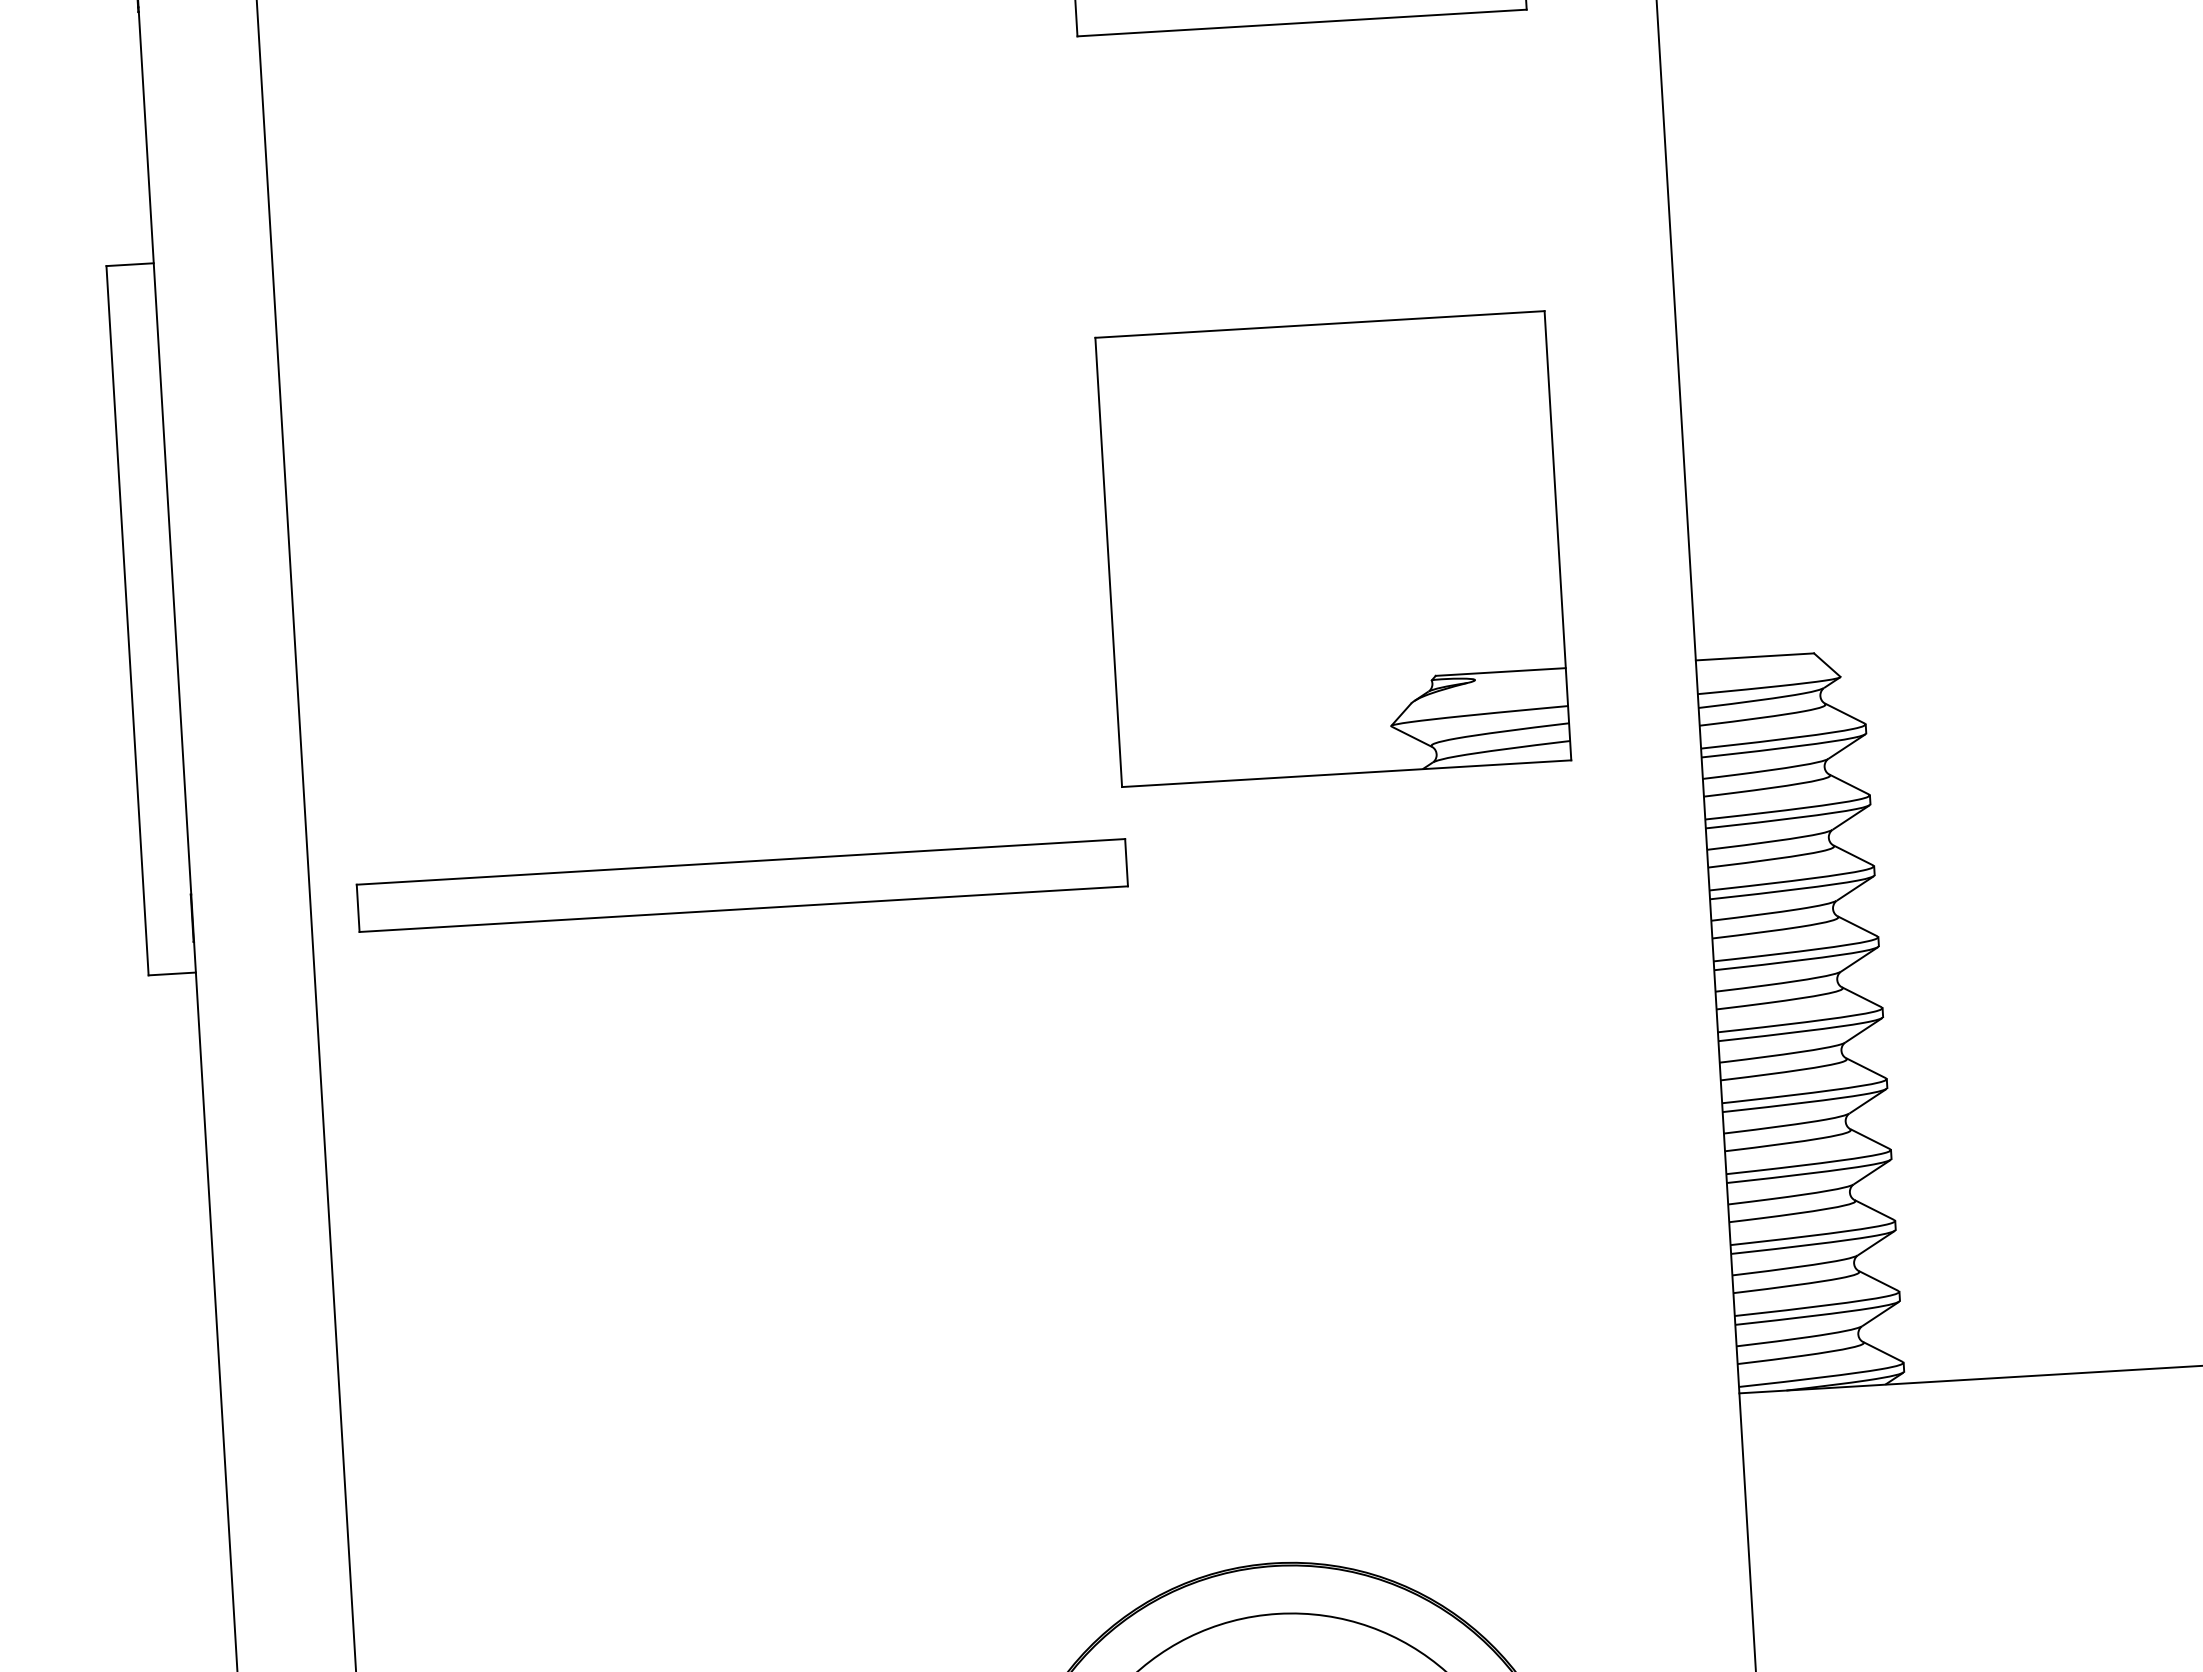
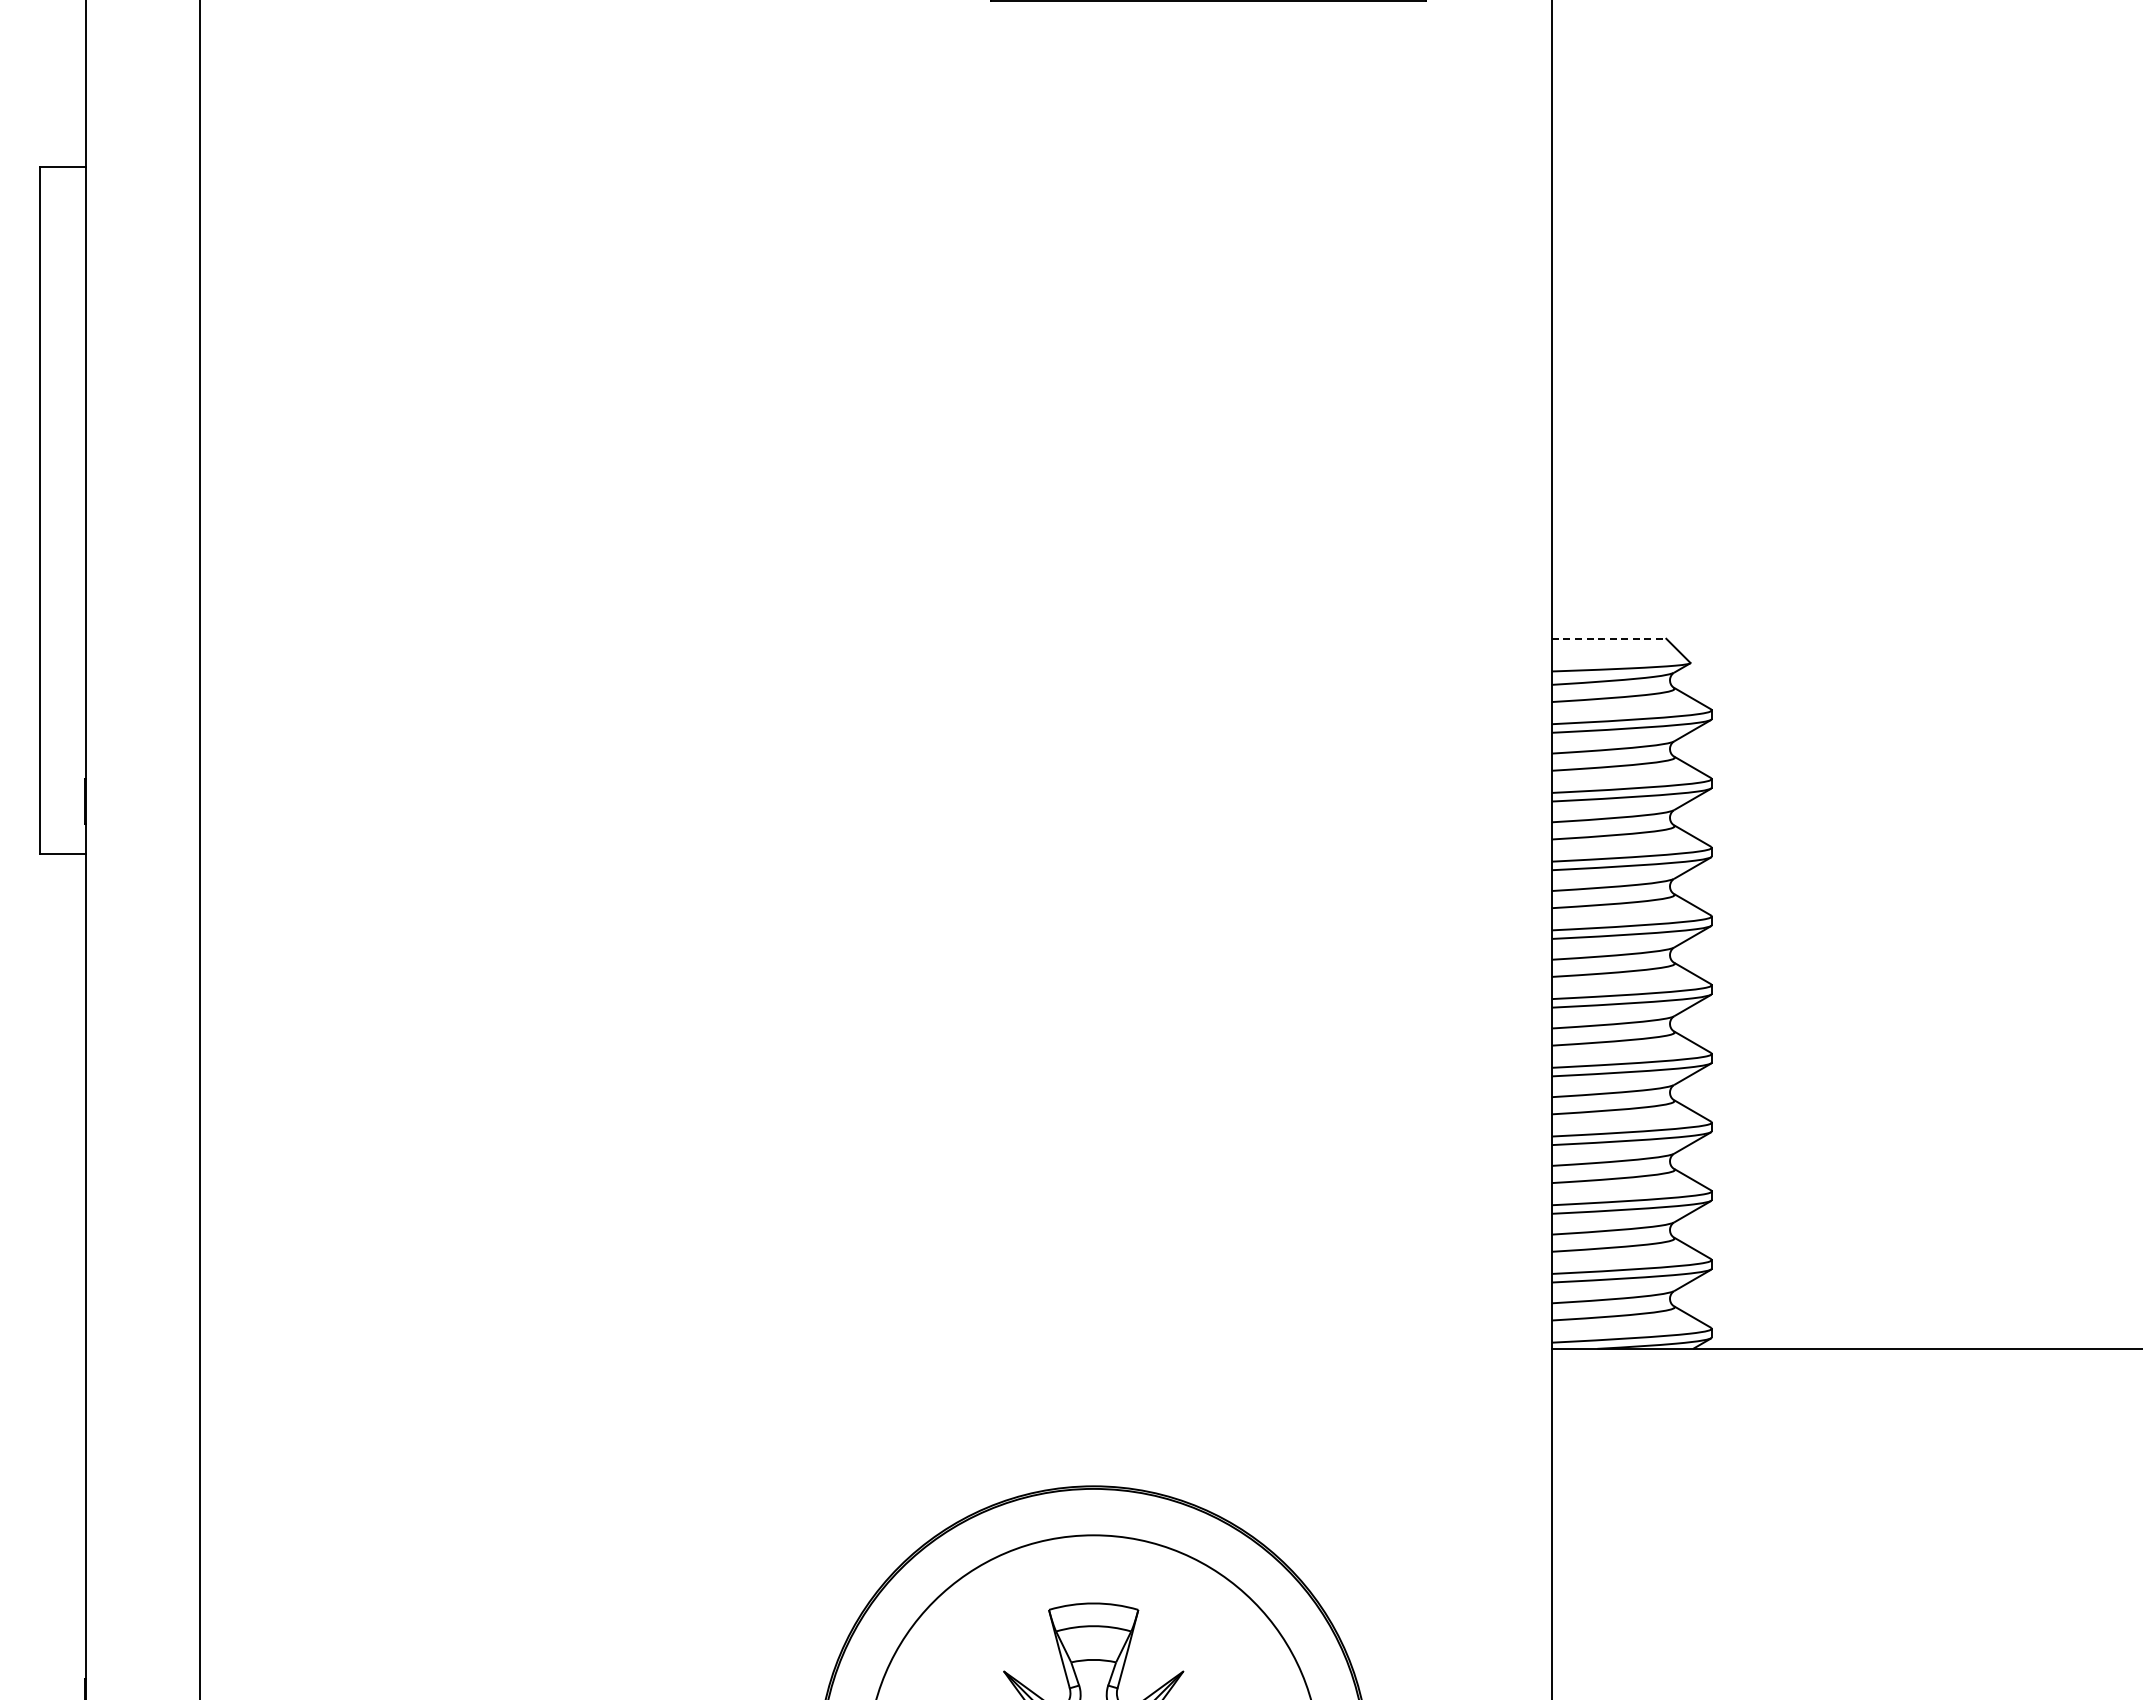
part: (1333, 549) -> (1208, 510), removed
line: (1755, 656) -> (1609, 638), solid -> dashed
part: (742, 885) -> (618, 801), removed

